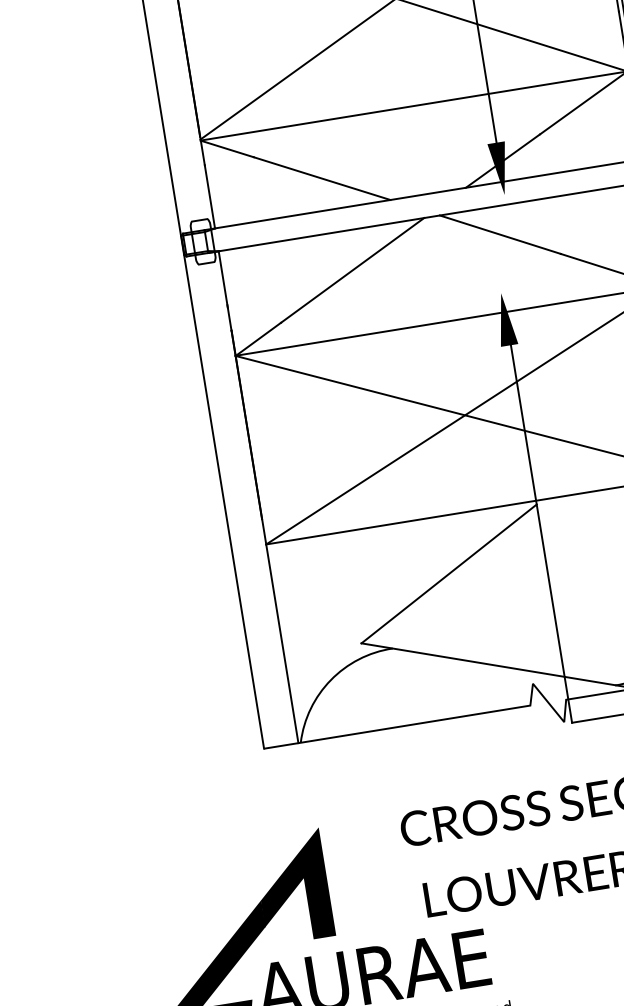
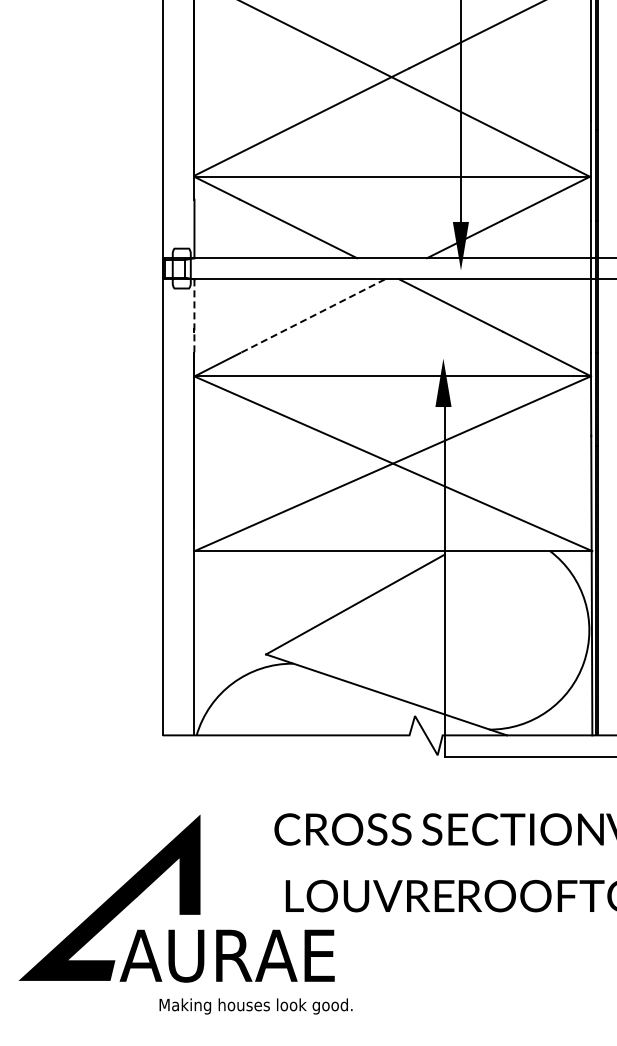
line: (352, 270) -> (312, 316), solid -> dashed
line: (225, 291) -> (194, 316), solid -> dashed

